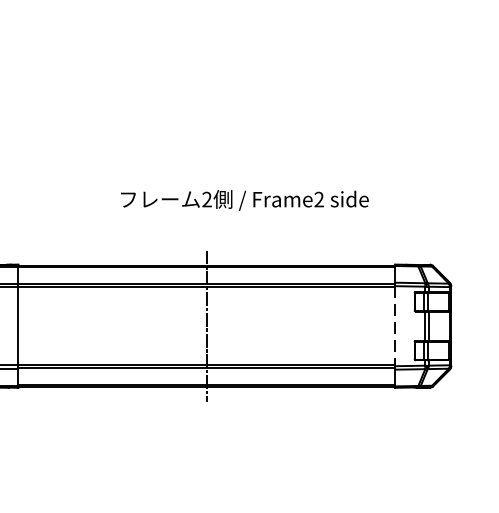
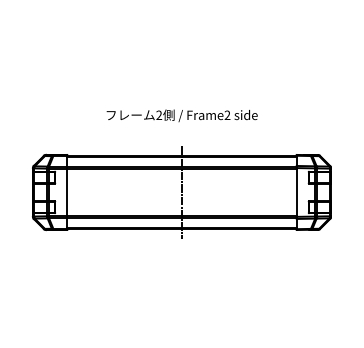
text: (243, 199) -> (181, 115), moved
line: (394, 326) -> (296, 192), dashed -> solid

